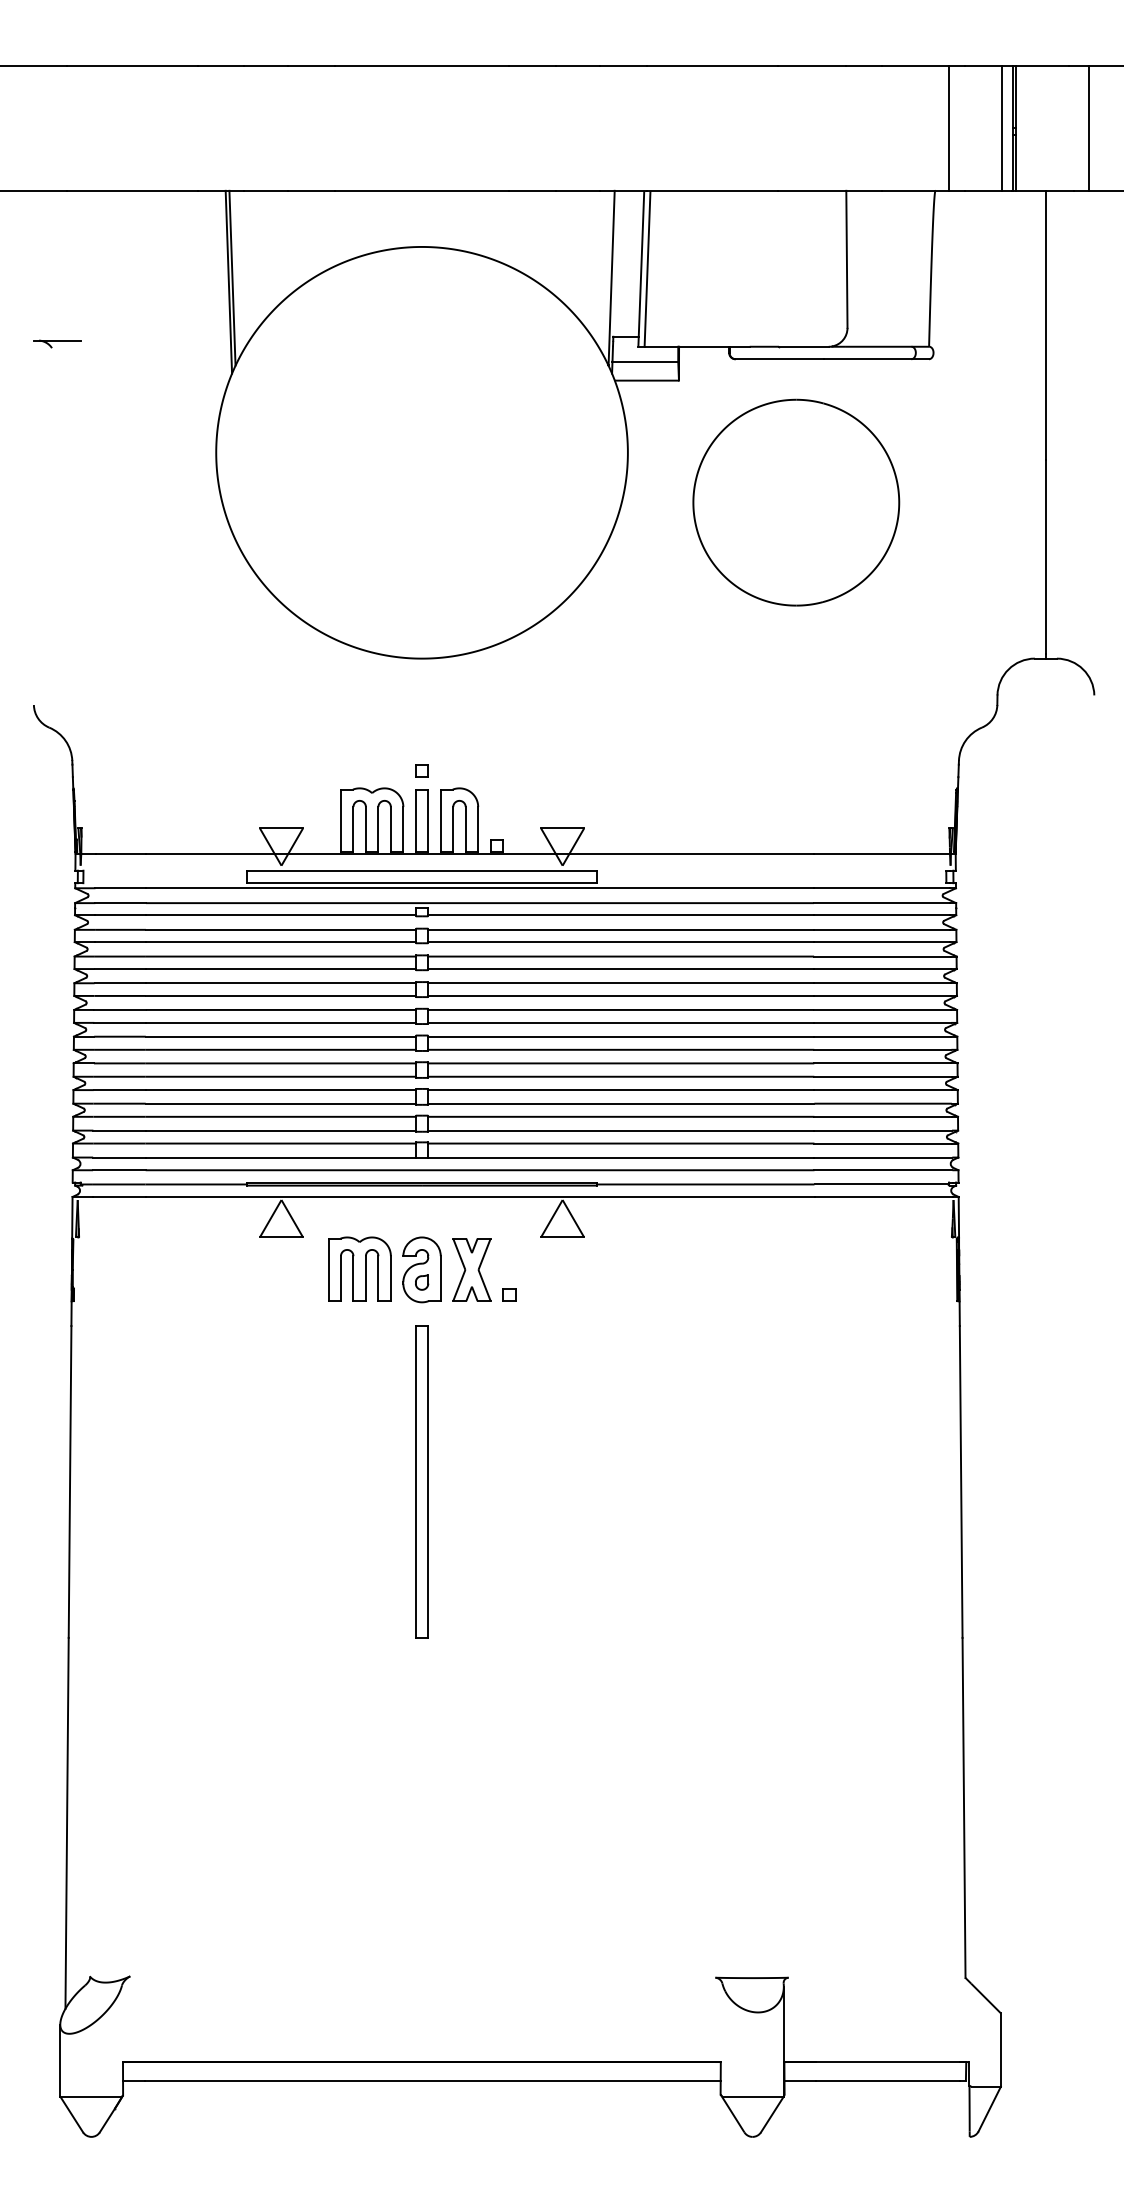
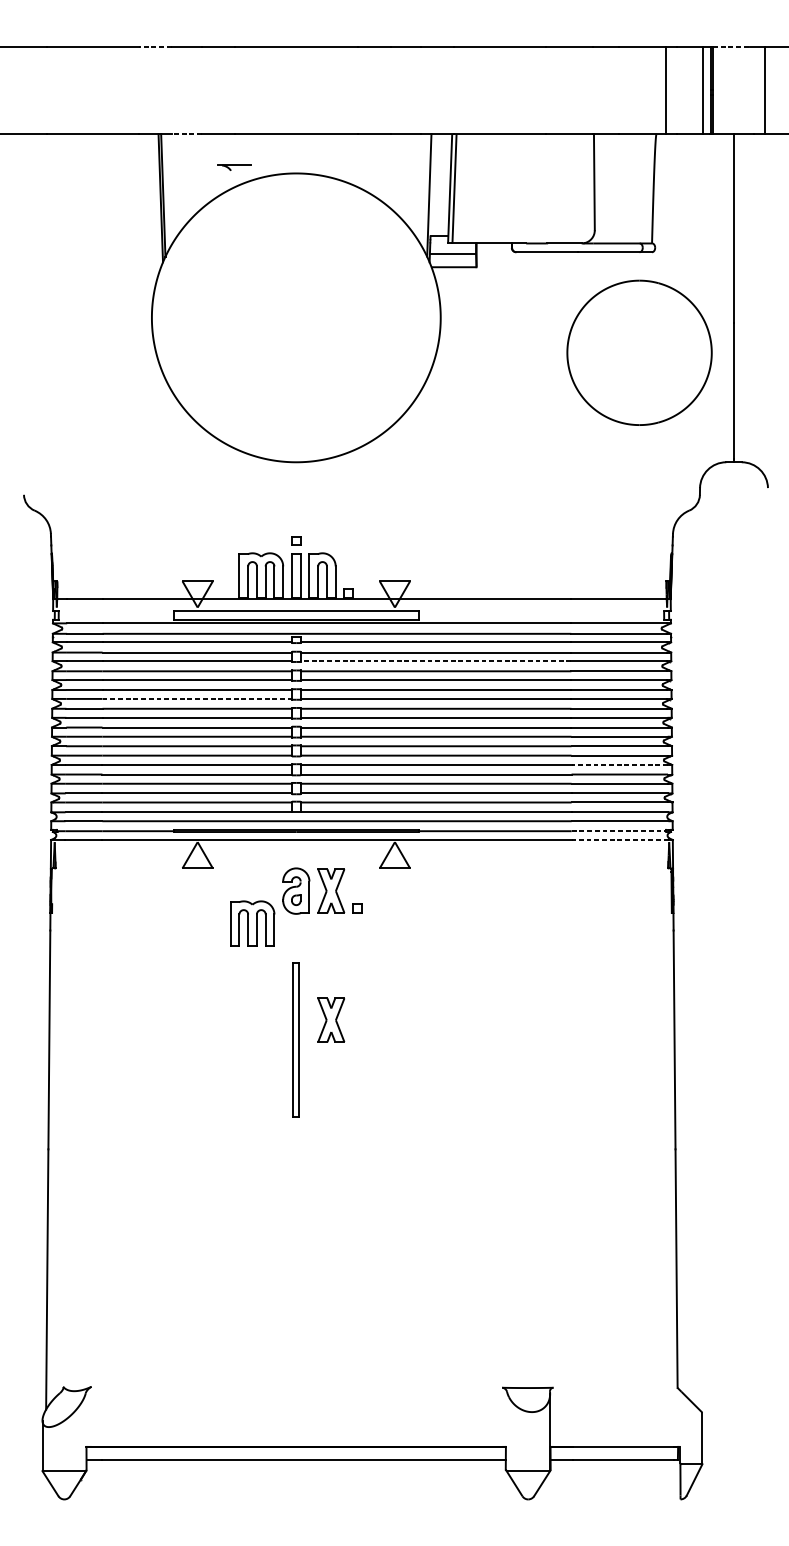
line: (220, 66) -> (154, 46), solid -> dashed
line: (1042, 66) -> (731, 46), solid -> dashed
line: (266, 190) -> (187, 133), solid -> dashed
part: (57, 343) -> (234, 167), moved
part: (796, 502) -> (639, 352), moved
line: (621, 942) -> (436, 661), solid -> dashed
line: (280, 995) -> (196, 698), solid -> dashed
line: (883, 1090) -> (620, 765), solid -> dashed
line: (882, 1184) -> (619, 831), solid -> dashed
line: (883, 1196) -> (620, 839), solid -> dashed
part: (359, 1268) -> (252, 923), moved
part: (471, 1453) -> (331, 1019), added
part: (421, 1481) -> (295, 1039), size x0.7

